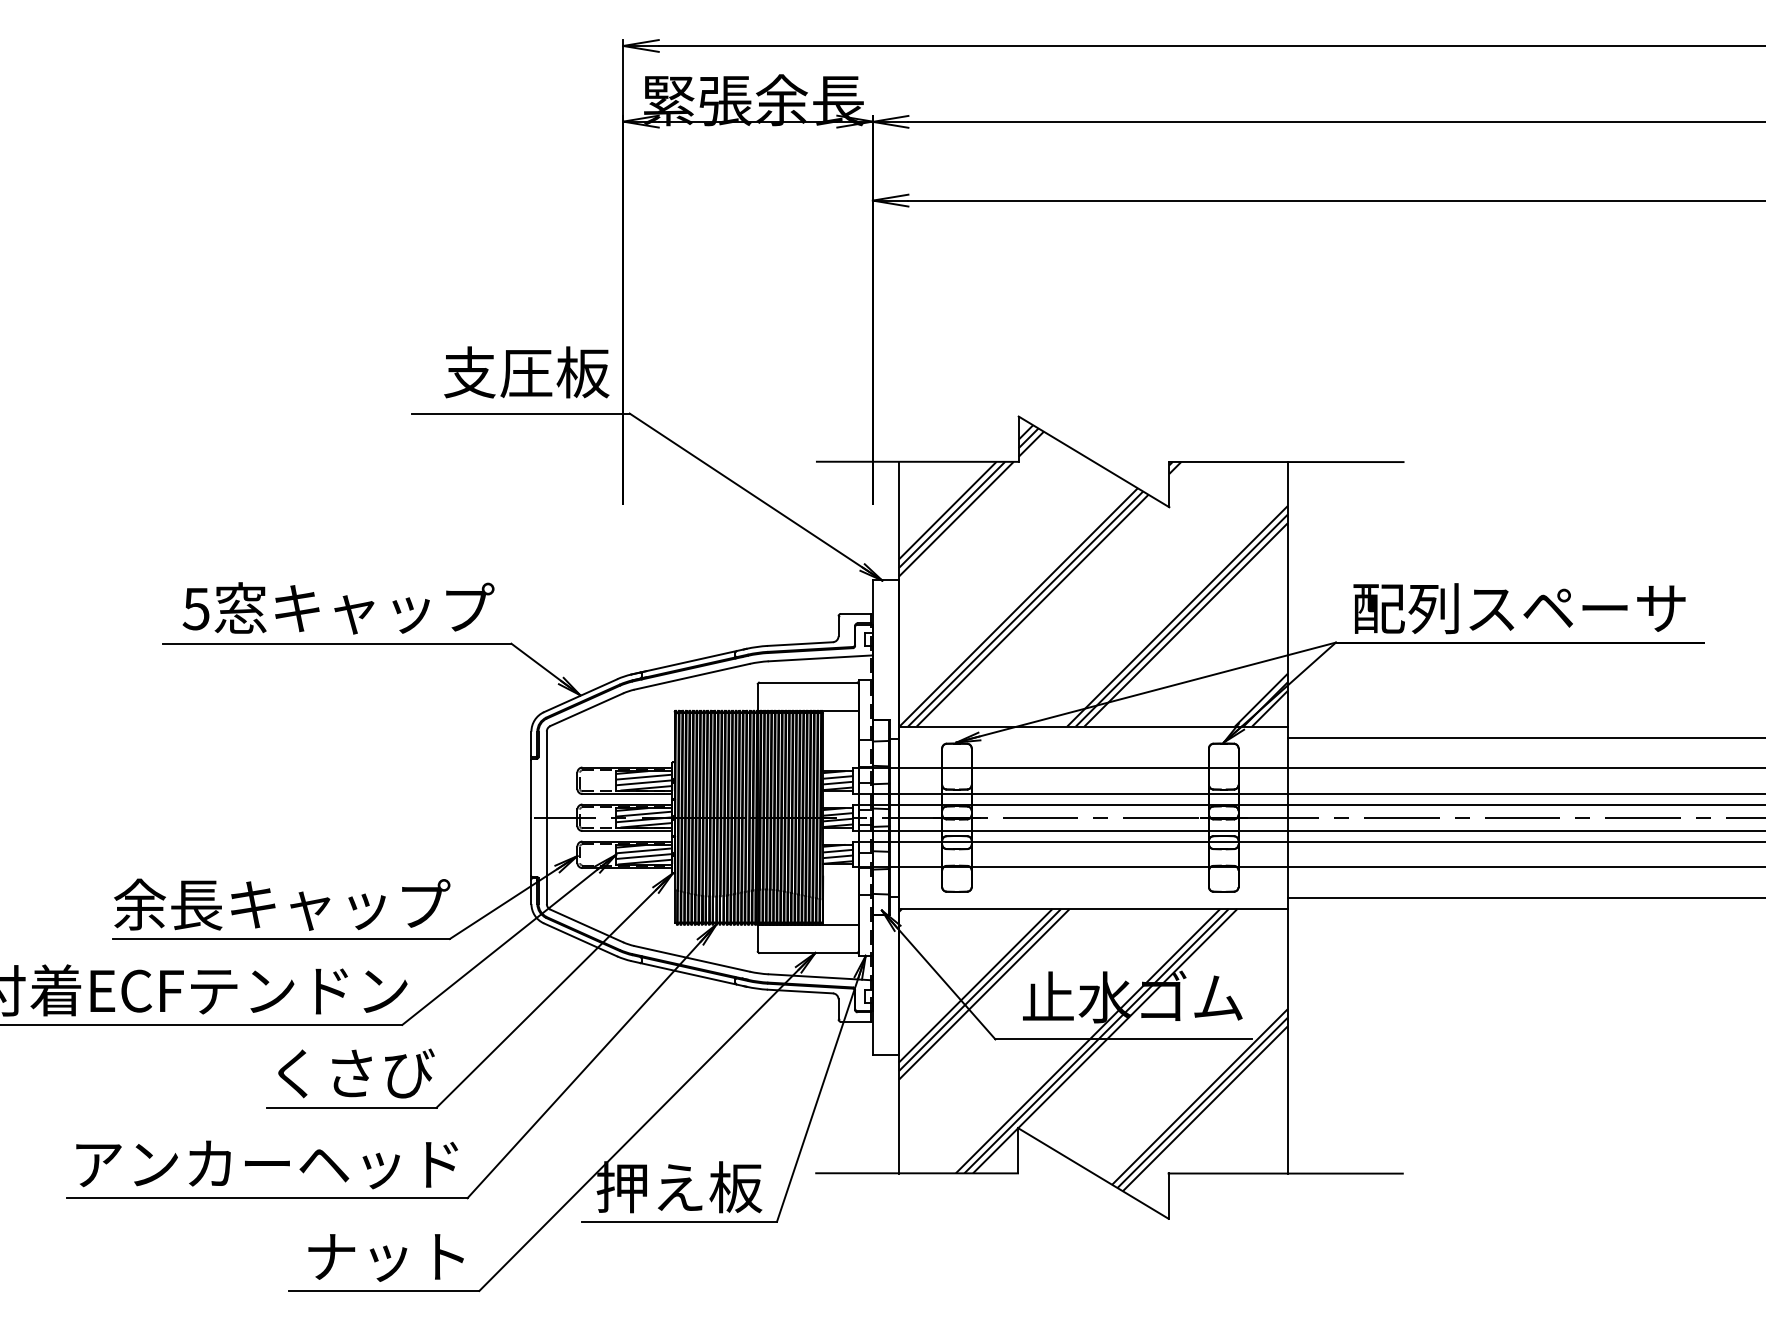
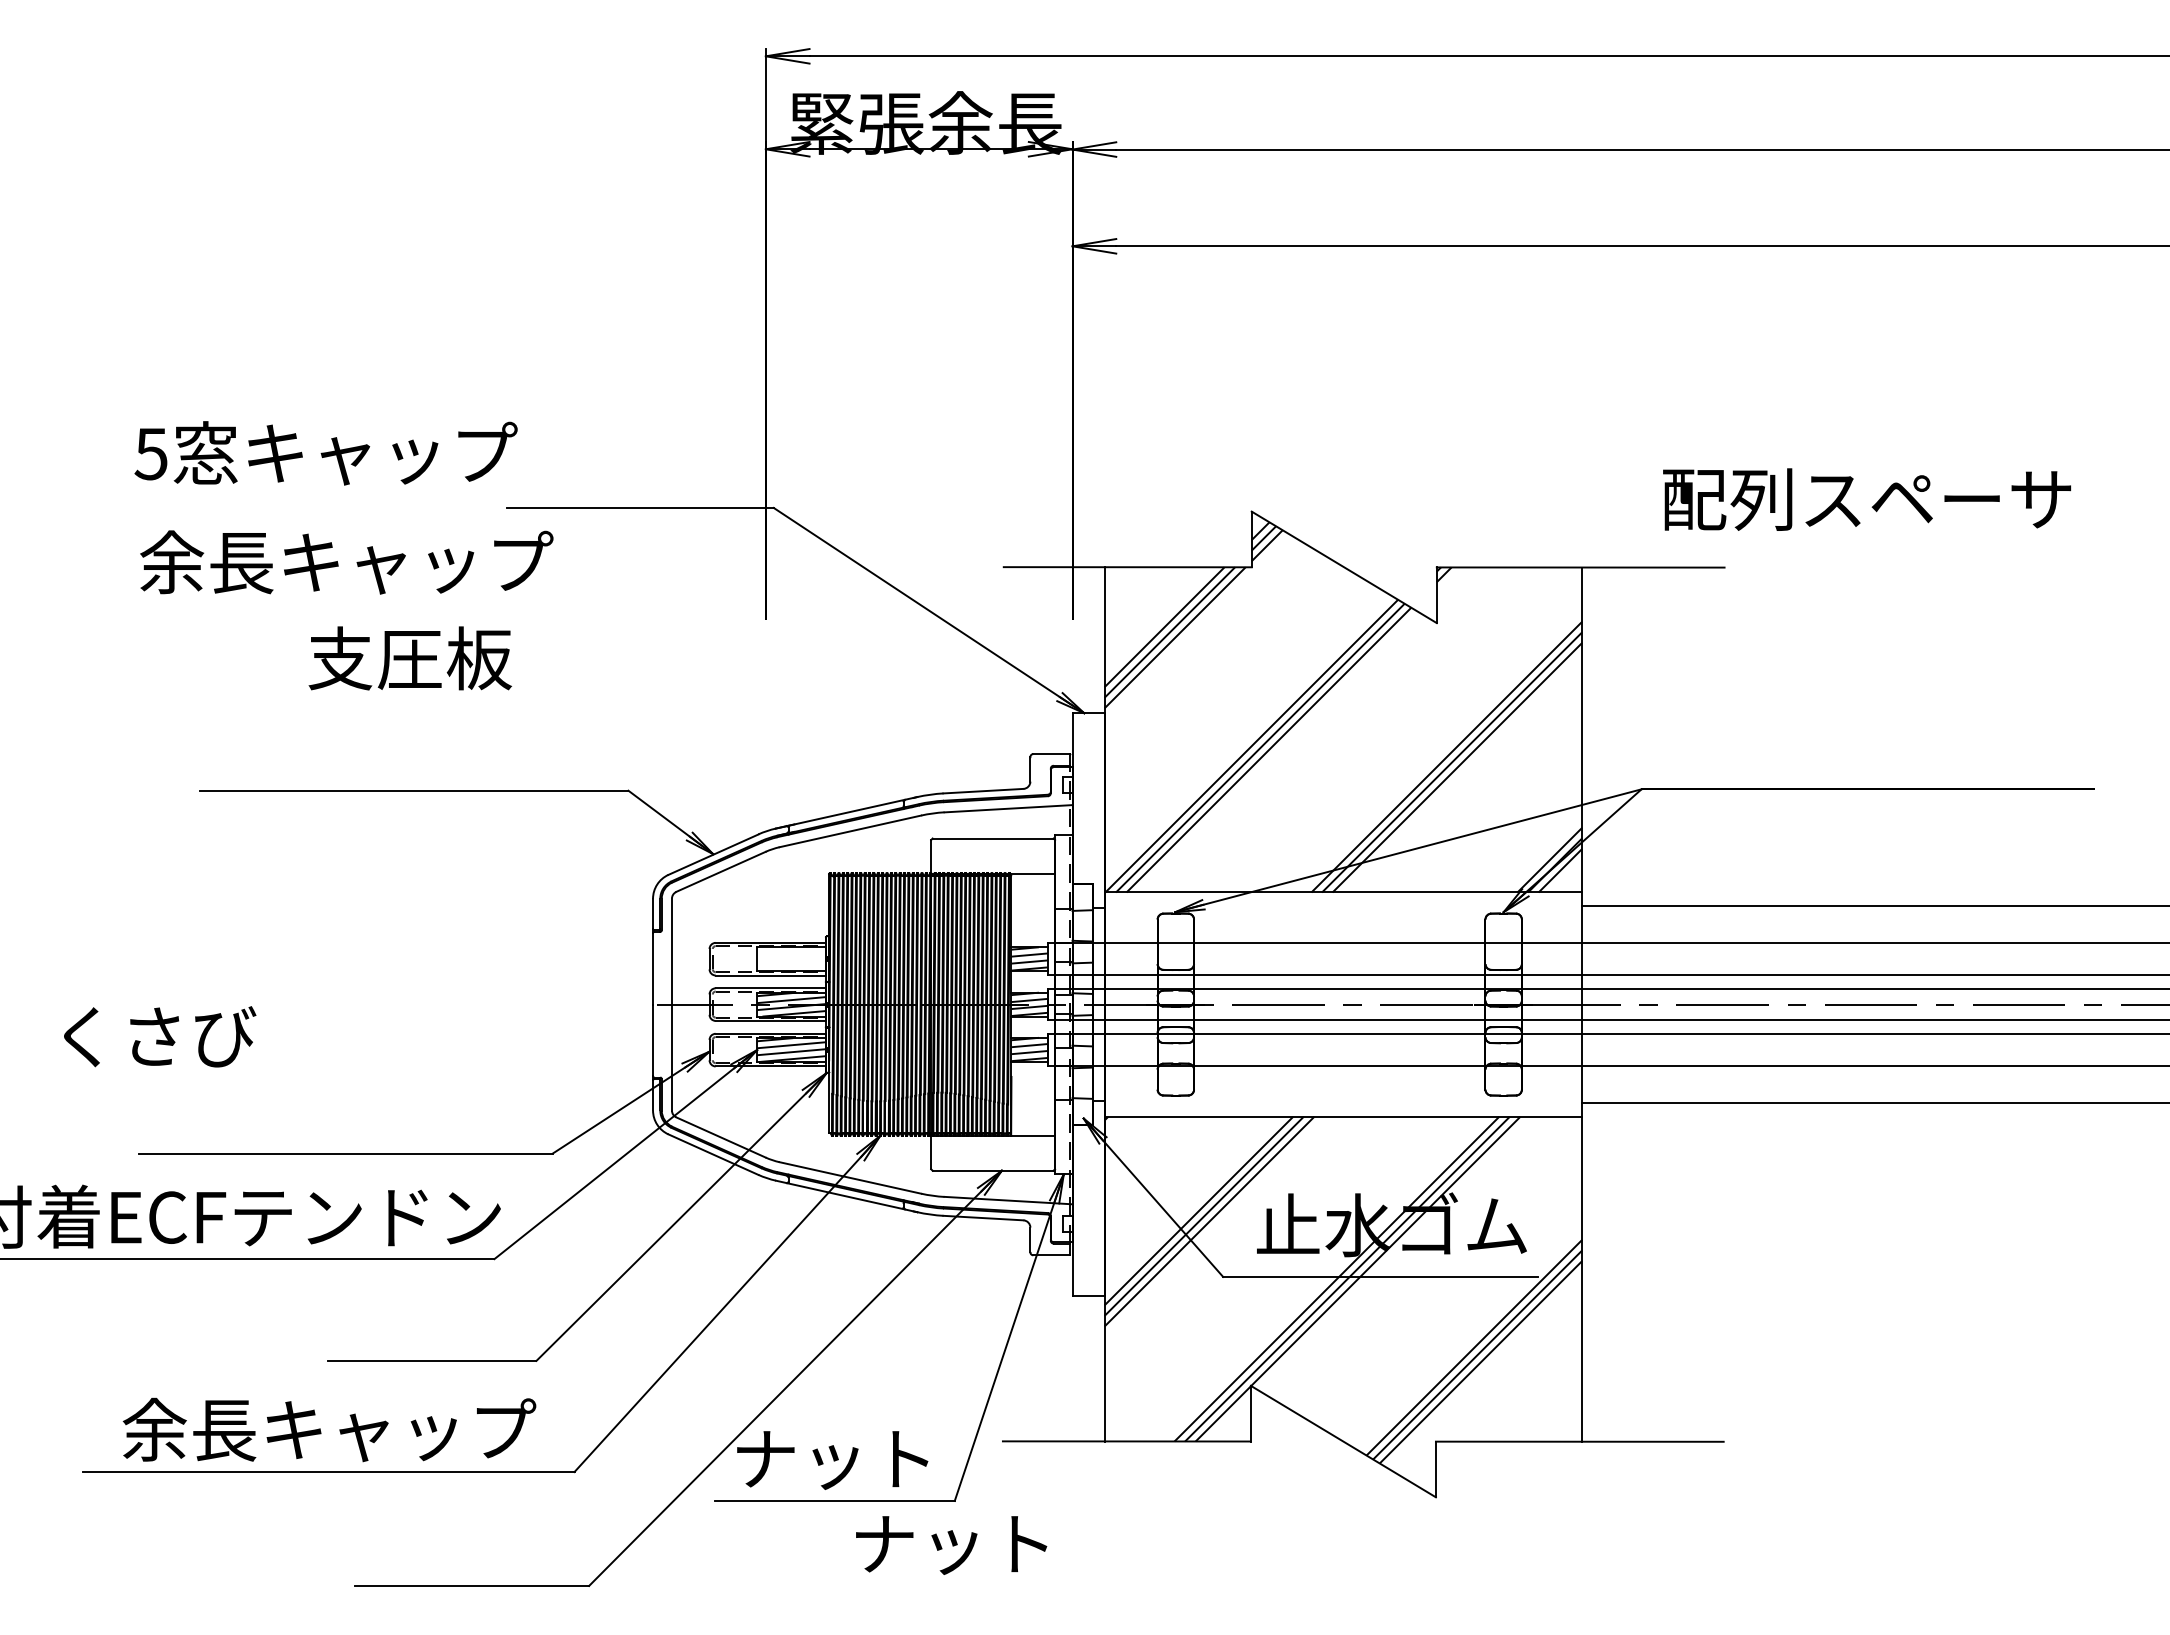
text: (526, 372) -> (409, 658), moved
text: (338, 608) -> (325, 453), moved
text: (1519, 608) -> (1866, 499), moved
hatch: (645, 781) -> (793, 959), removed
text: (281, 904) -> (346, 562), moved
text: (356, 1073) -> (160, 1036), moved
text: (266, 1163) -> (327, 1429), アンカーヘッド -> 余長キャップ
text: (679, 1187) -> (834, 1458), 押え板 -> ナット
text: (386, 1258) -> (951, 1545), moved

